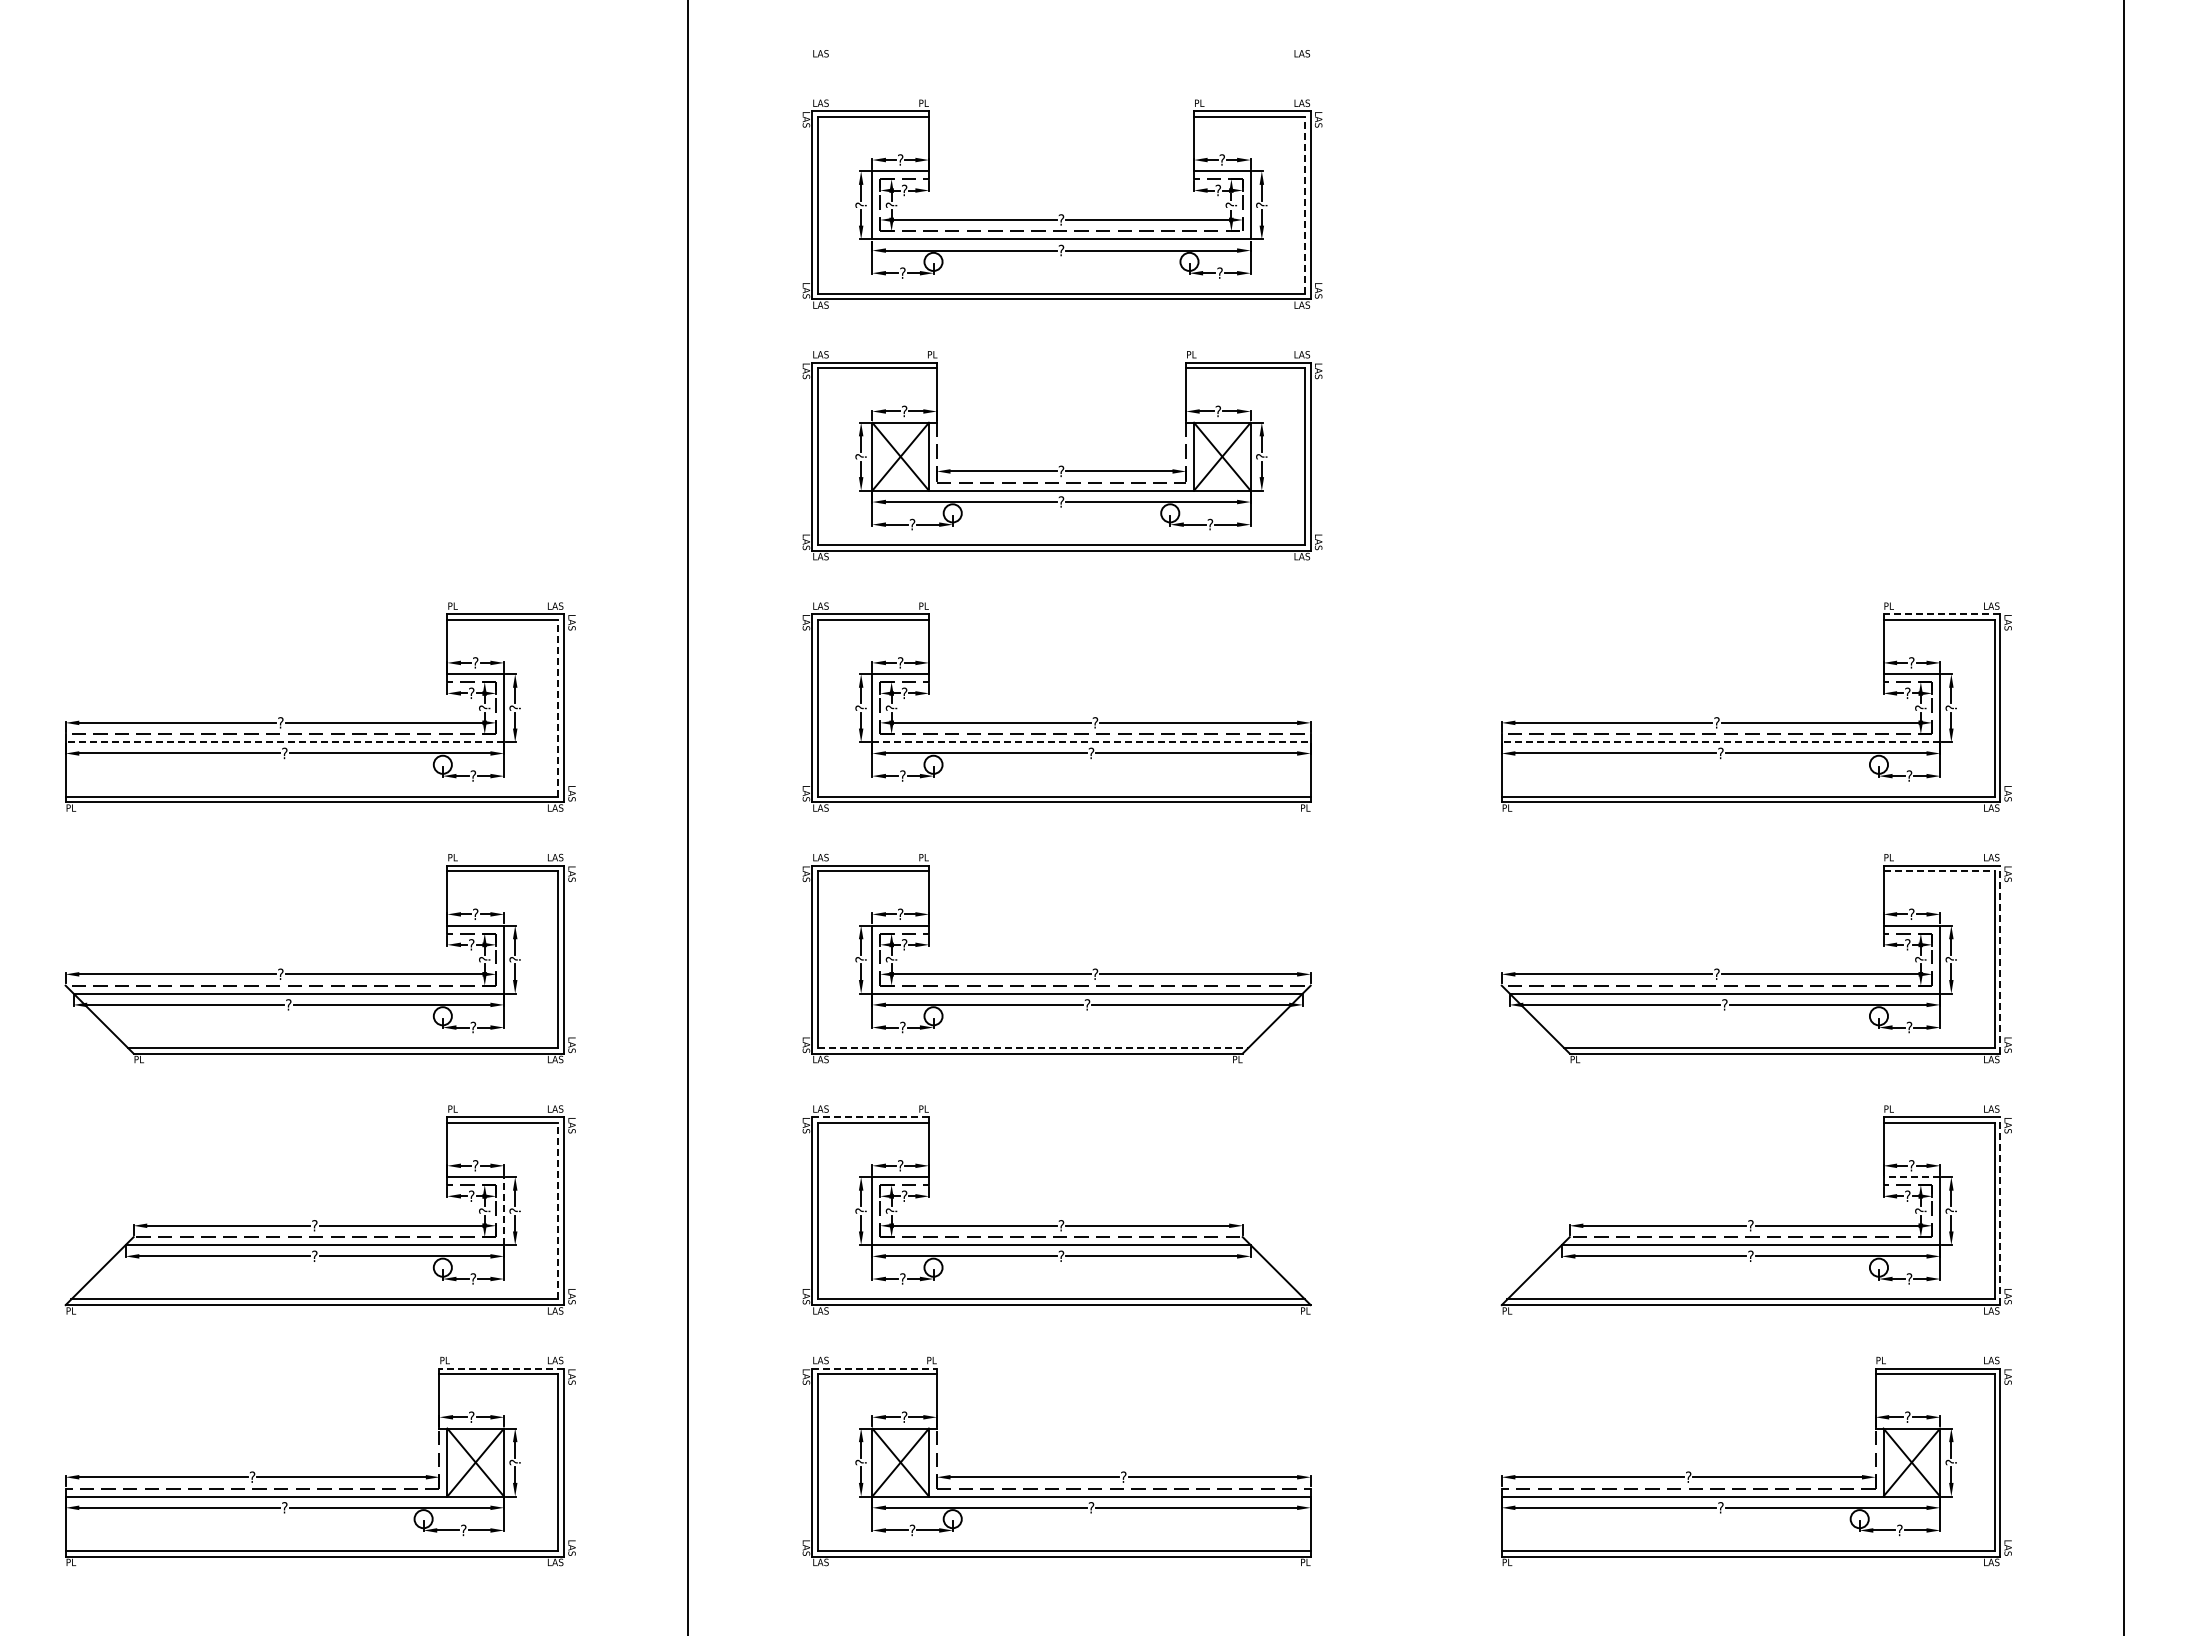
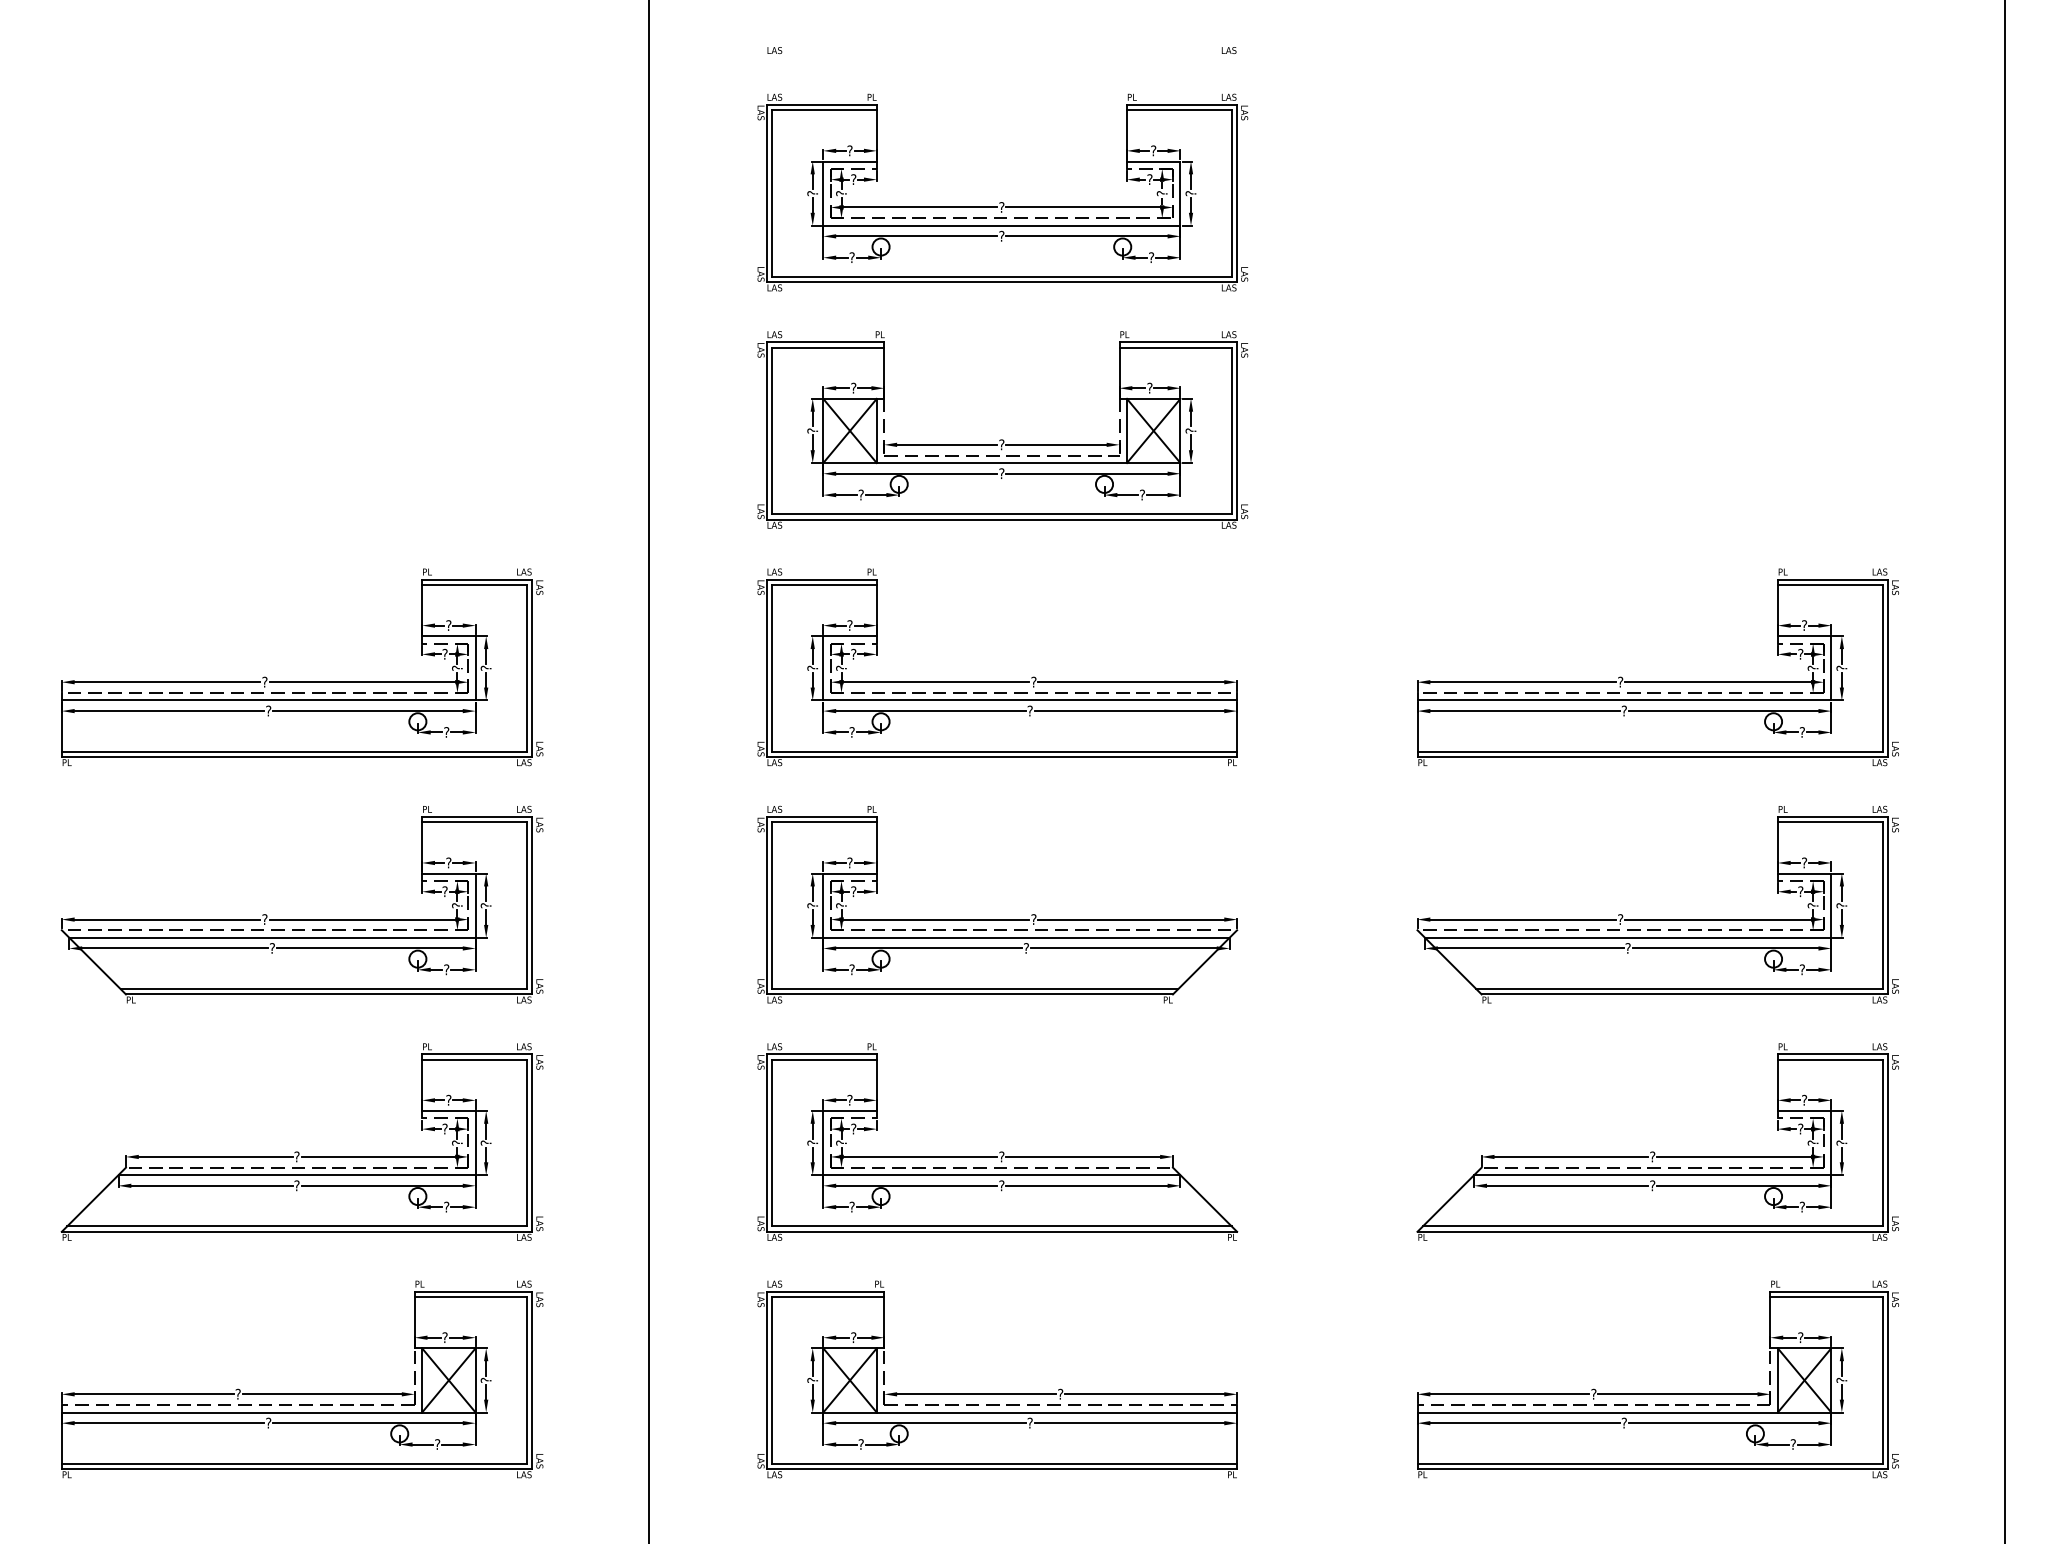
line: (1305, 204) -> (1232, 192), dashed -> solid
line: (1941, 614) -> (1832, 579), dashed -> solid
line: (558, 707) -> (527, 667), dashed -> solid
line: (284, 742) -> (268, 700), dashed -> solid
line: (1092, 742) -> (1031, 700), dashed -> solid
line: (1720, 742) -> (1623, 700), dashed -> solid
line: (1939, 871) -> (1830, 822), dashed -> solid
line: (2000, 959) -> (1888, 905), dashed -> solid
line: (1033, 1047) -> (975, 988), dashed -> solid
line: (871, 1117) -> (822, 1054), dashed -> solid
line: (1911, 1177) -> (1804, 1111), dashed -> solid
line: (558, 1210) -> (527, 1142), dashed -> solid
line: (2000, 1210) -> (1888, 1142), dashed -> solid
line: (504, 1211) -> (476, 1143), dashed -> solid
line: (501, 1368) -> (473, 1291), dashed -> solid
line: (875, 1368) -> (826, 1291), dashed -> solid

